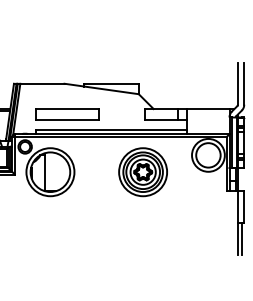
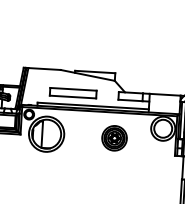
part: (67, 114) -> (73, 93), moved
part: (142, 172) -> (114, 138), size x0.7

